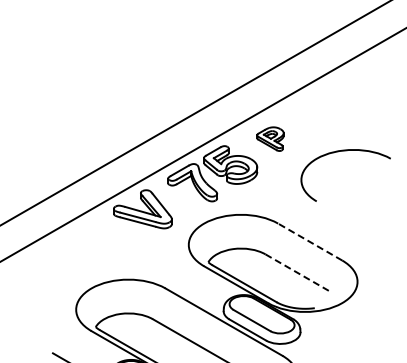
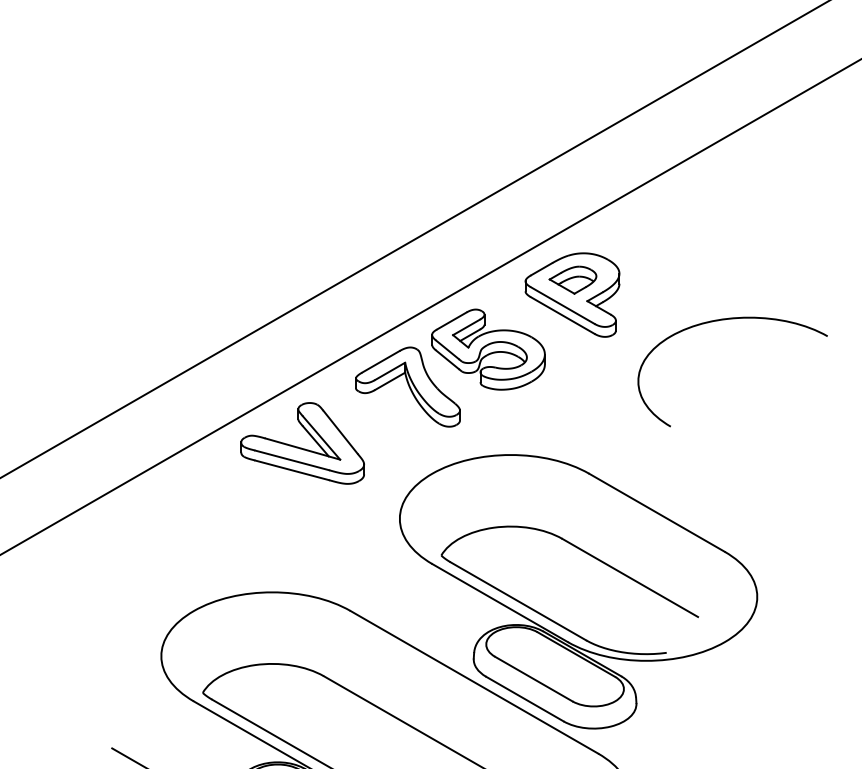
part: (270, 138) -> (572, 293), size x1.67
line: (310, 242) -> (657, 513), dashed -> solid
line: (297, 272) -> (630, 577), dashed -> solid

